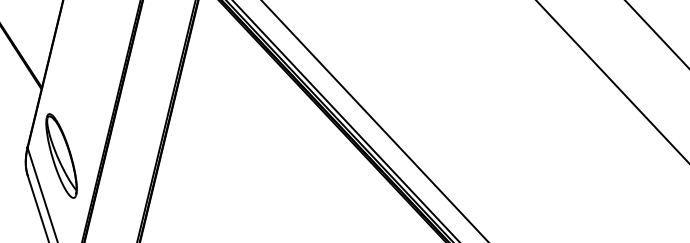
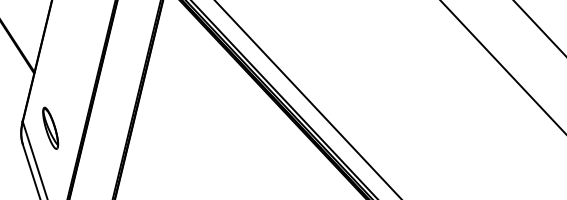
part: (61, 155) -> (50, 127), size x0.6

